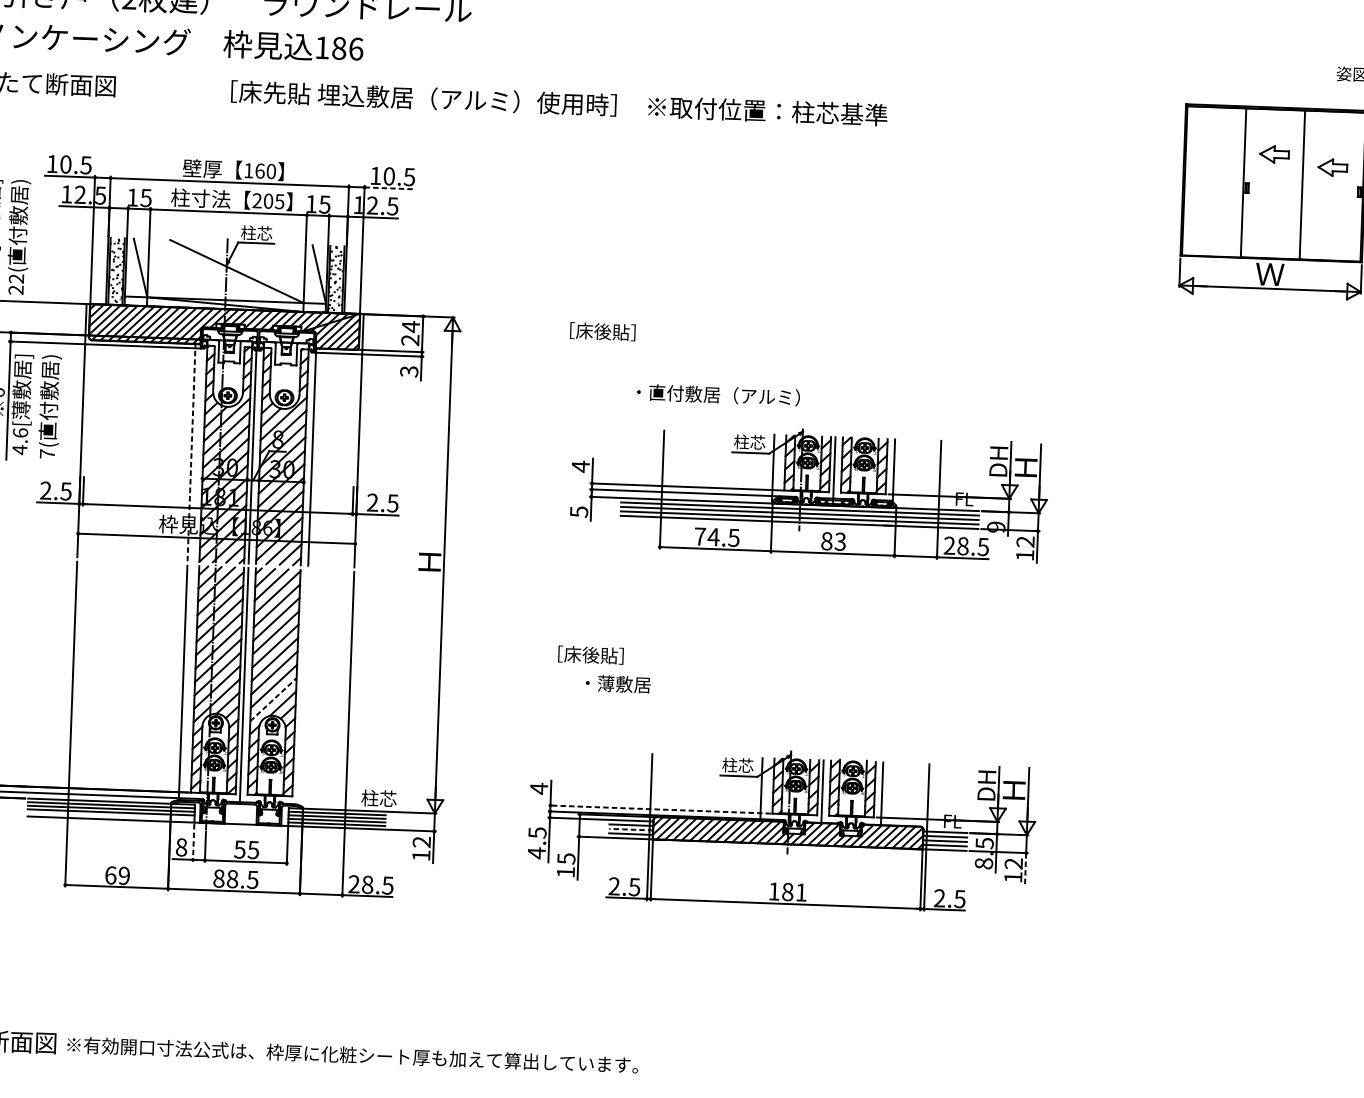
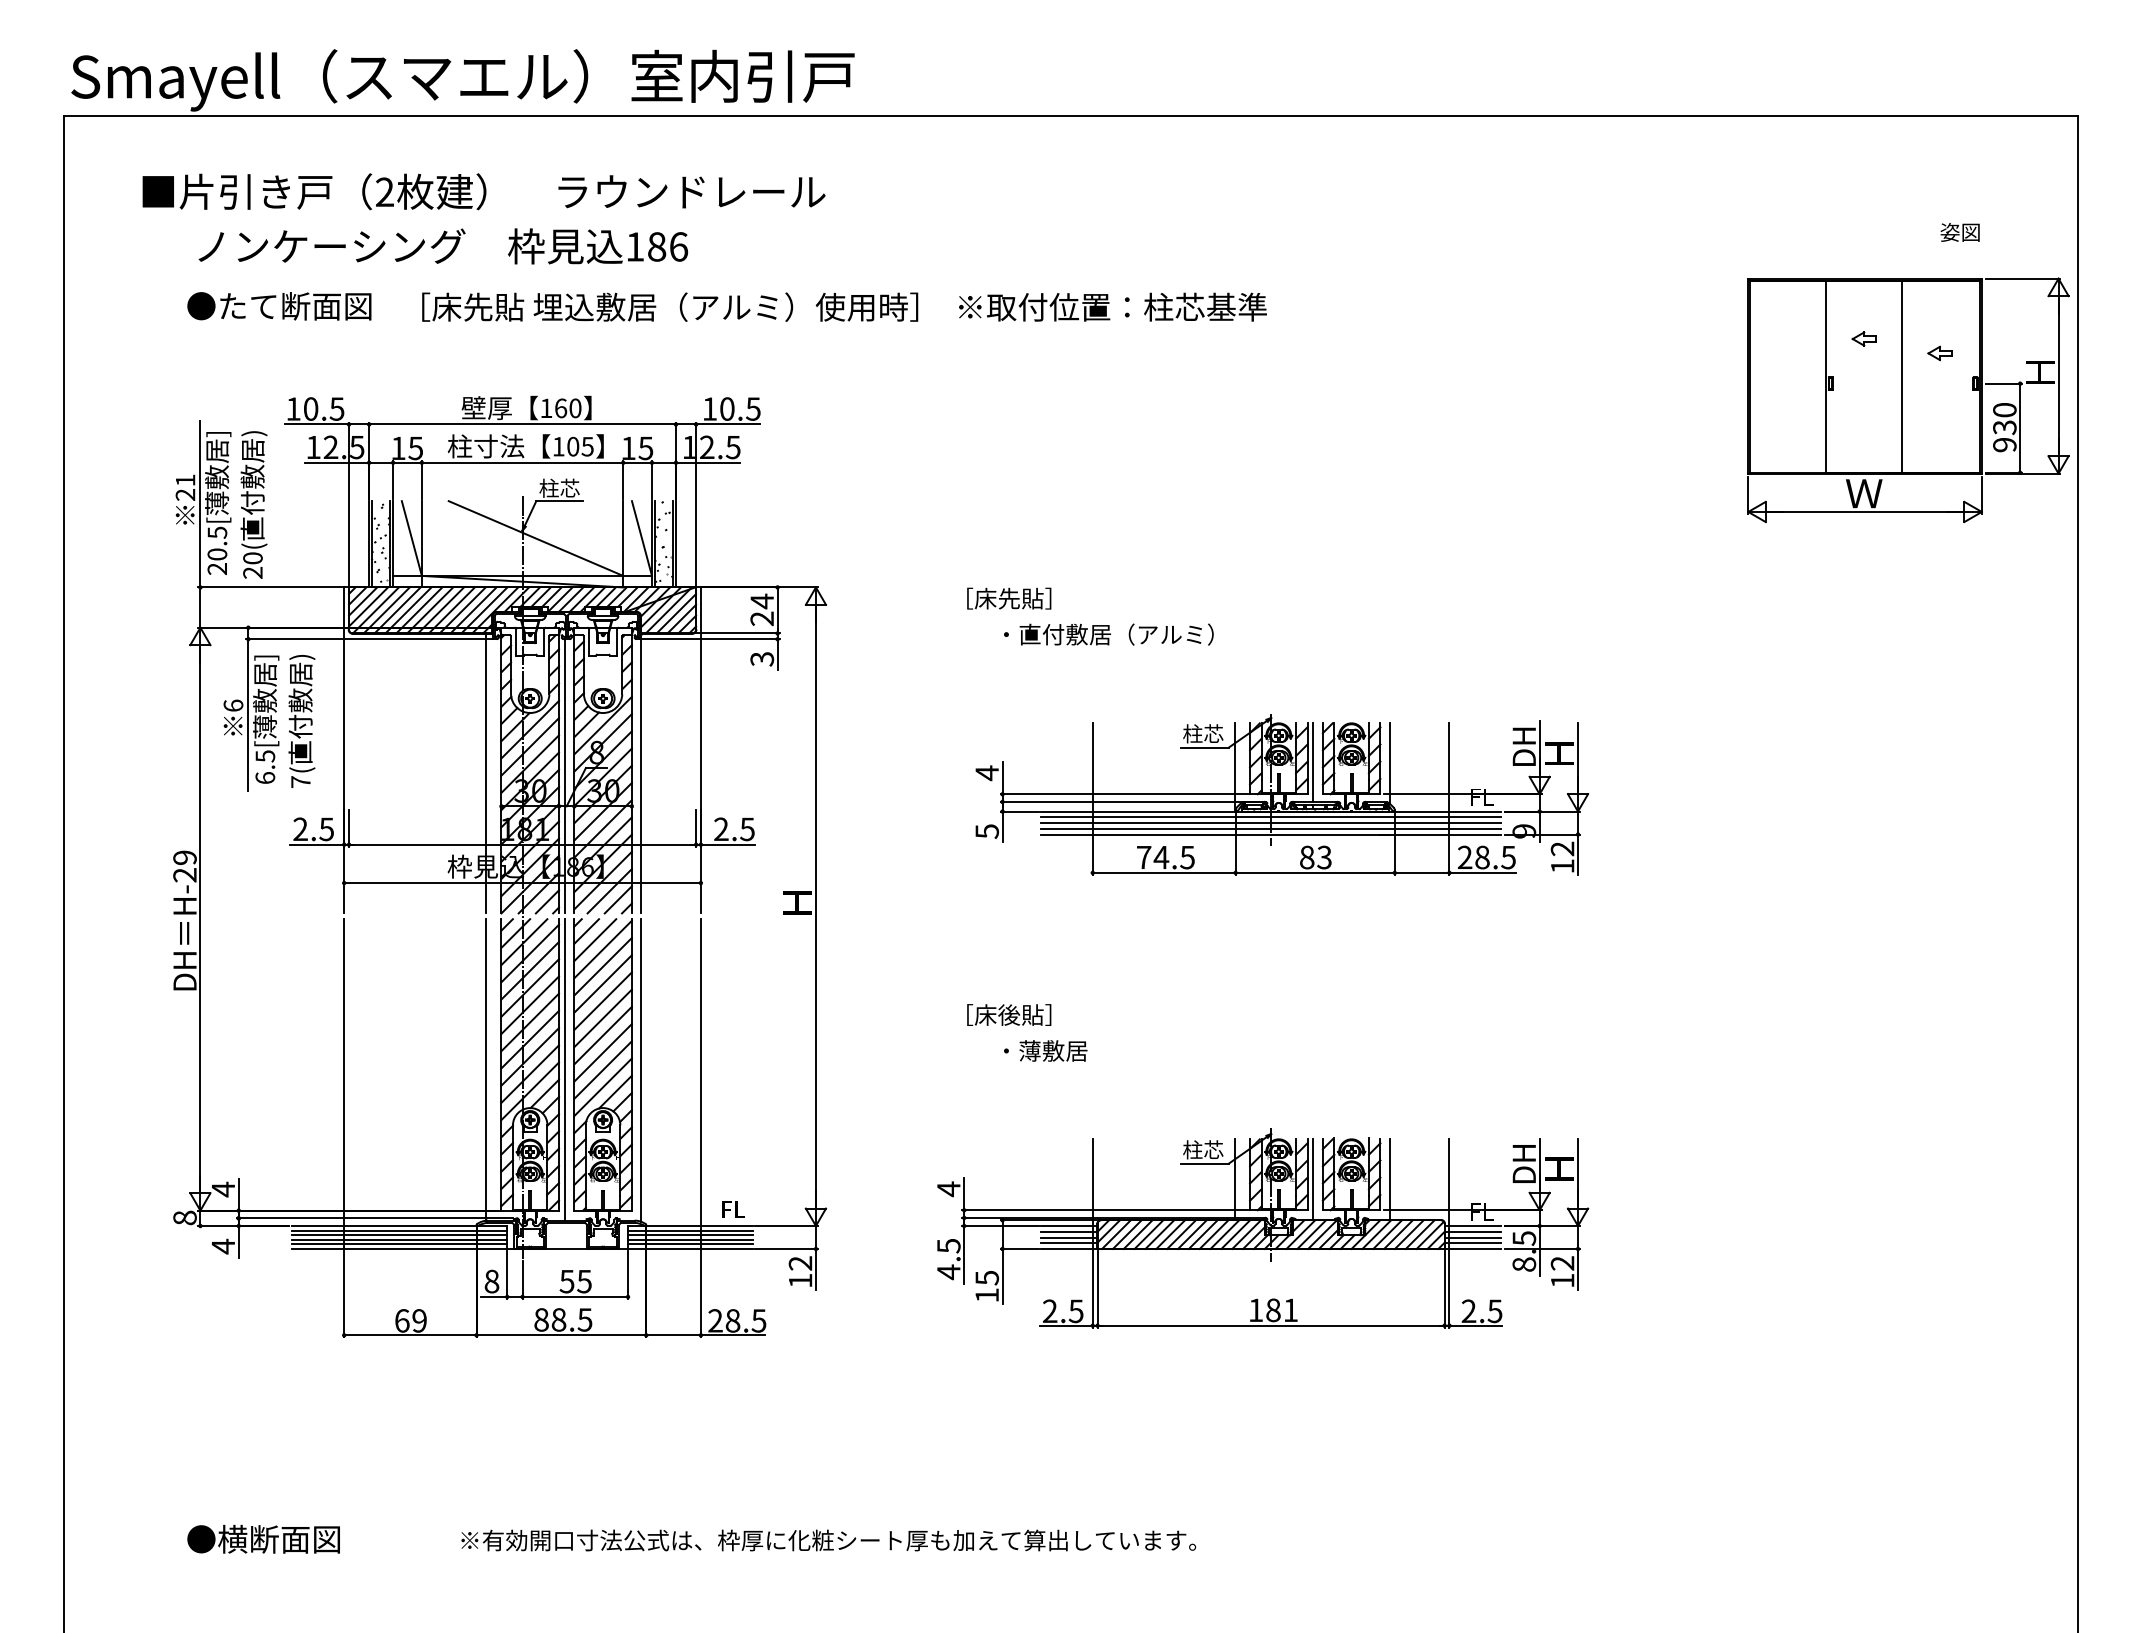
text: (559, 102) -> (844, 306), moved
part: (1273, 153) -> (1863, 338), size x0.62
part: (1332, 167) -> (1939, 353), size x0.62
line: (389, 188) -> (728, 424), dashed -> solid
text: (257, 200) -> (558, 446), 205 -> 105
text: (16, 278) -> (252, 558), 22( -> 20(
text: (603, 331) -> (1009, 598), ［床後貼］ -> ［床先貼］
text: (718, 394) -> (1108, 634), moved
text: (20, 441) -> (265, 767), 4.6[ -> 6.5[
line: (191, 452) -> (486, 773), dashed -> solid
line: (303, 687) -> (641, 1070), added
line: (273, 699) -> (603, 1087), dashed -> solid
text: (379, 798) -> (743, 1209), 柱芯 -> FL
line: (660, 809) -> (1105, 1210), dashed -> solid
line: (110, 816) -> (399, 1244), added
line: (630, 829) -> (1068, 1237), dashed -> solid
line: (193, 842) -> (507, 1274), dashed -> solid
line: (1025, 869) -> (1578, 1269), dashed -> solid
text: (352, 1055) -> (828, 1540), moved

